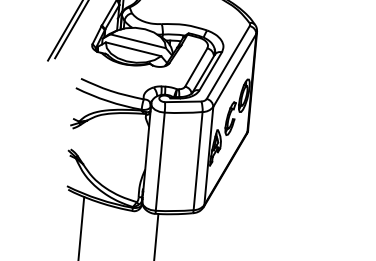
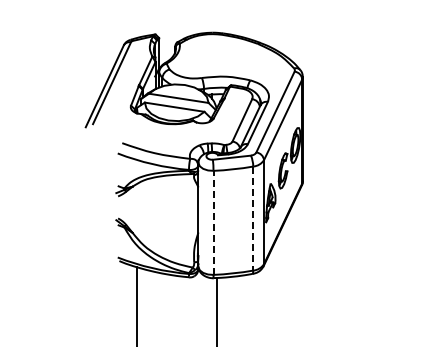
line: (160, 161) -> (213, 222), solid -> dashed
line: (198, 161) -> (253, 219), solid -> dashed

